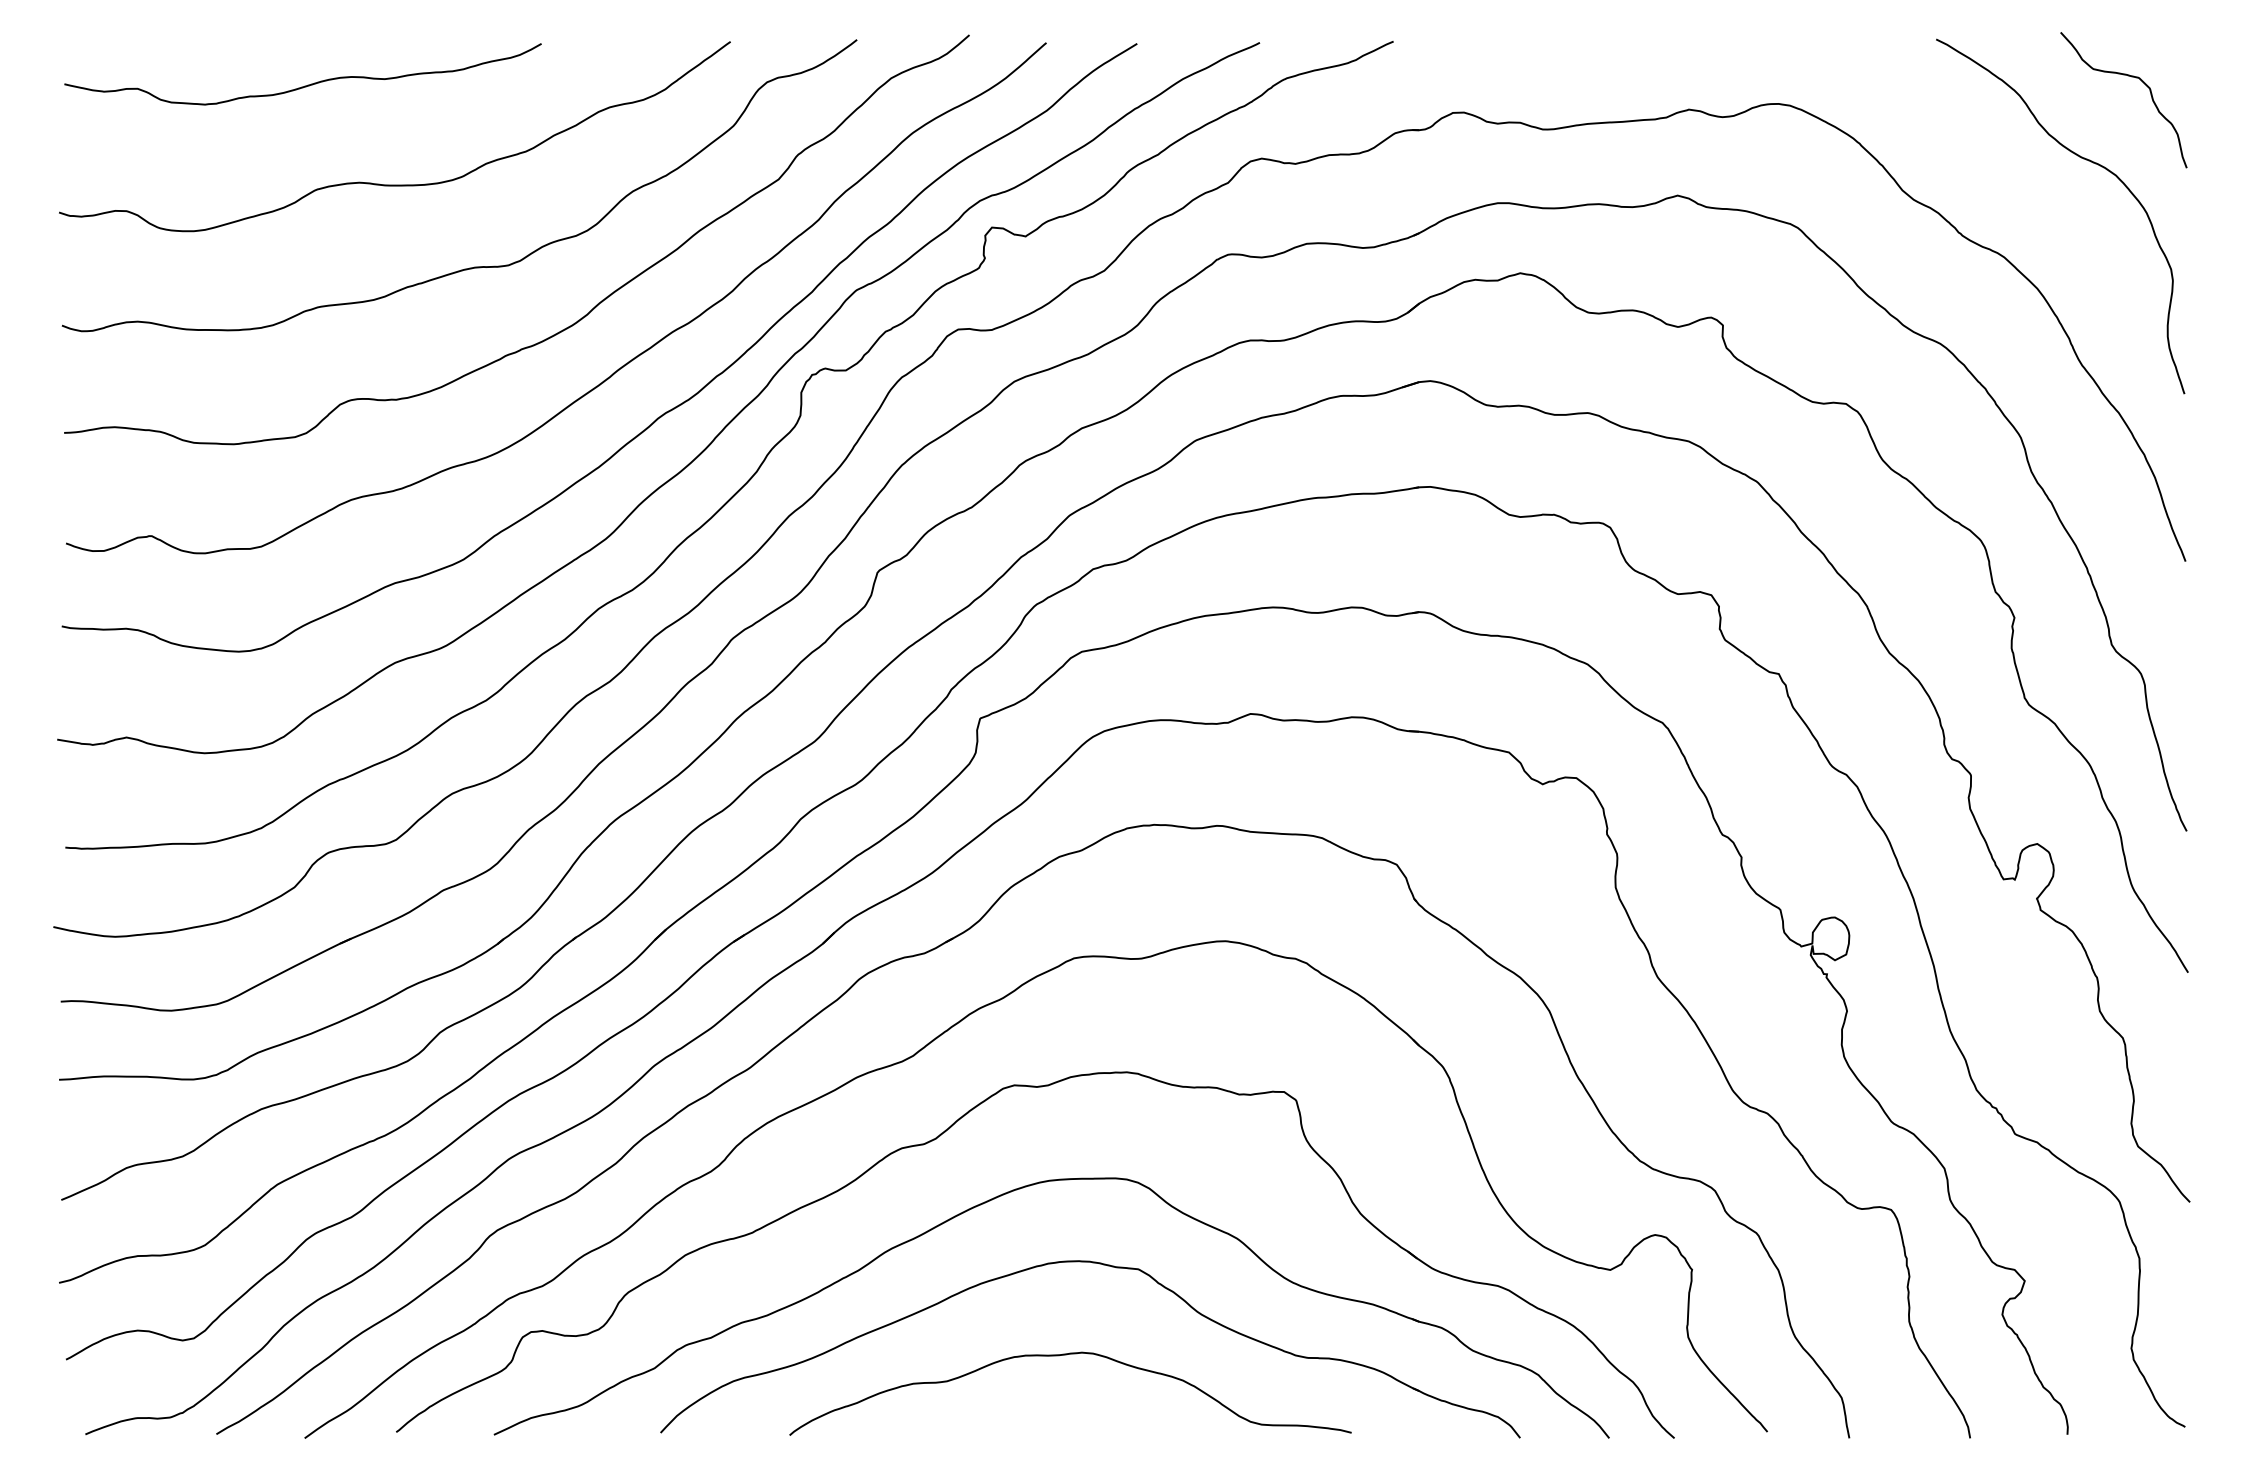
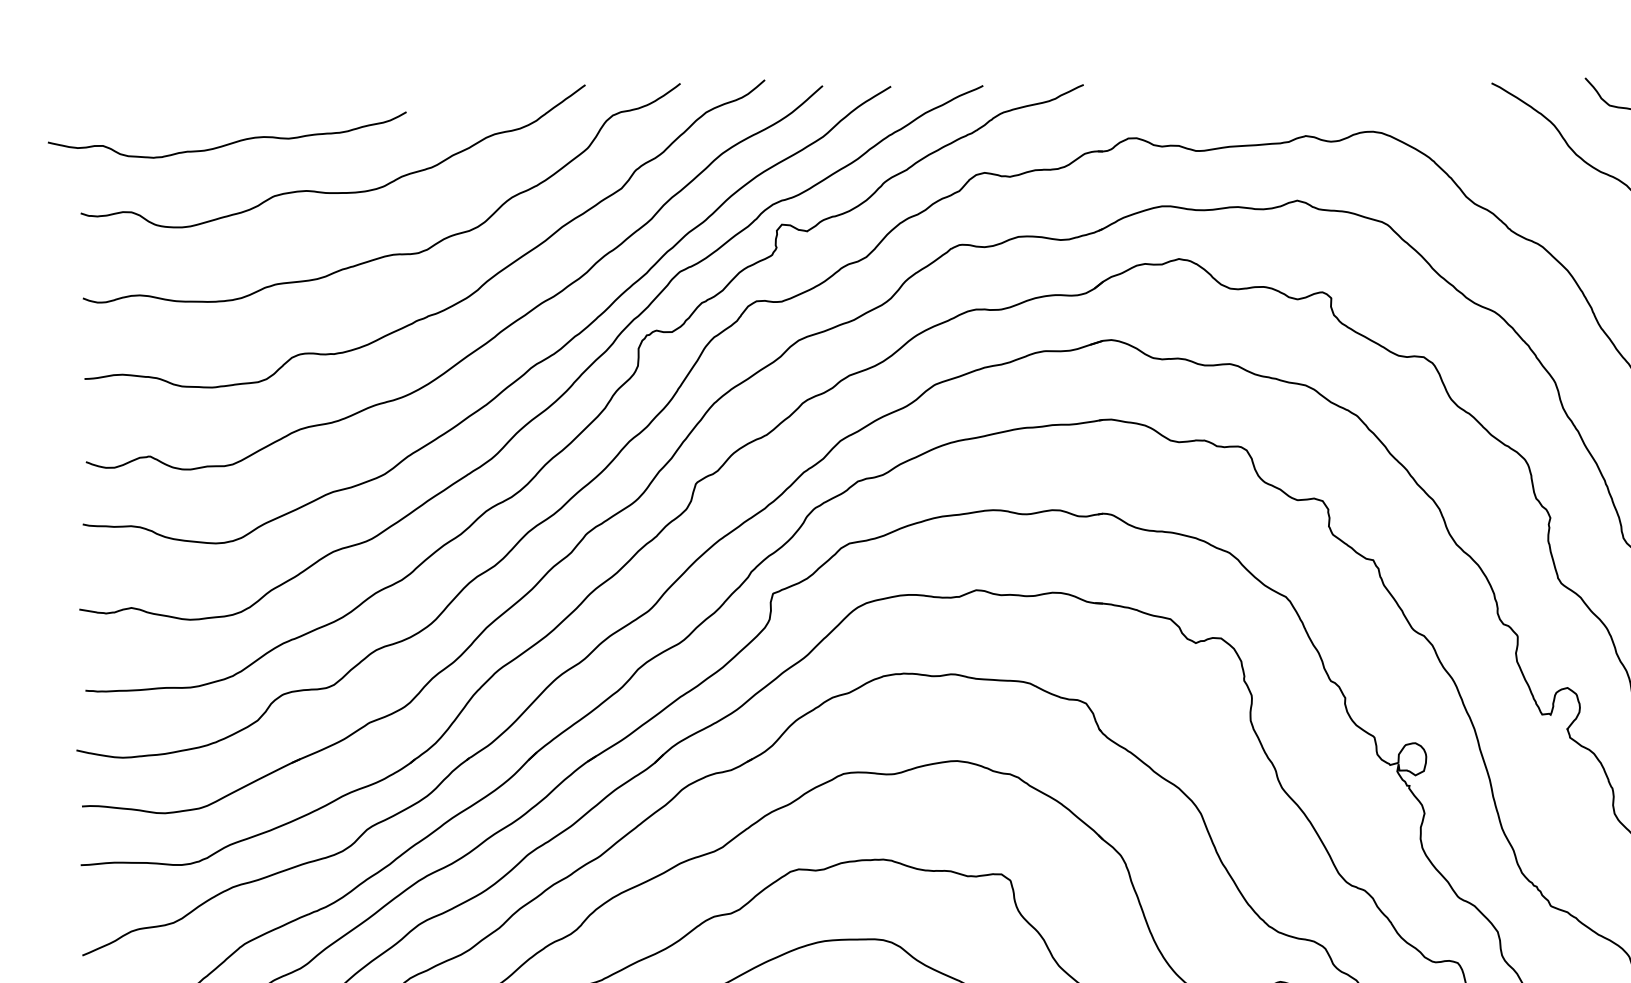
curve: (304, 85) -> (228, 143), moved

